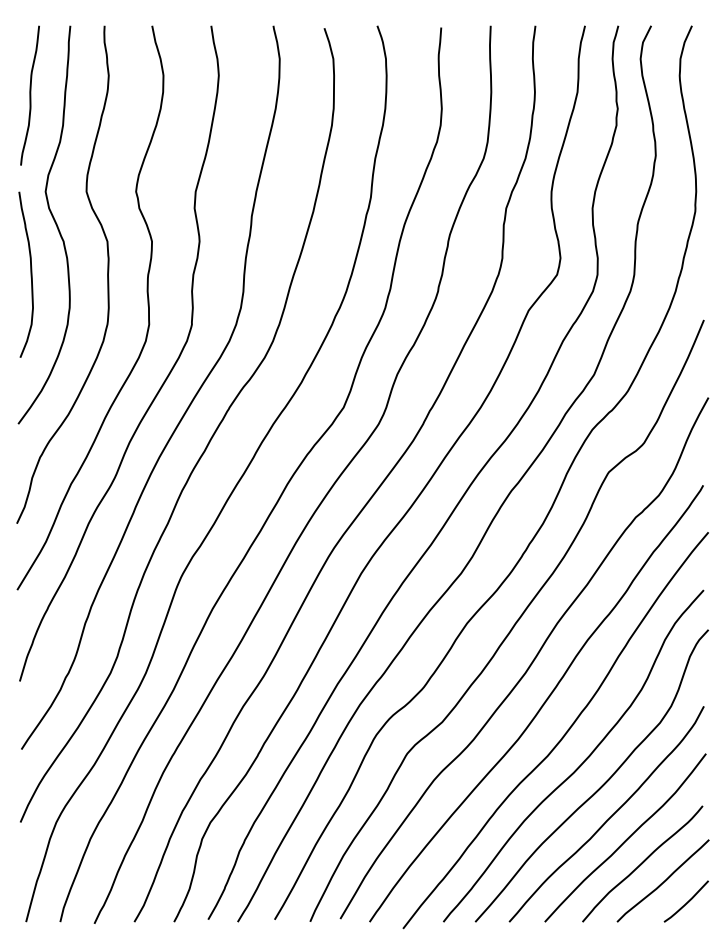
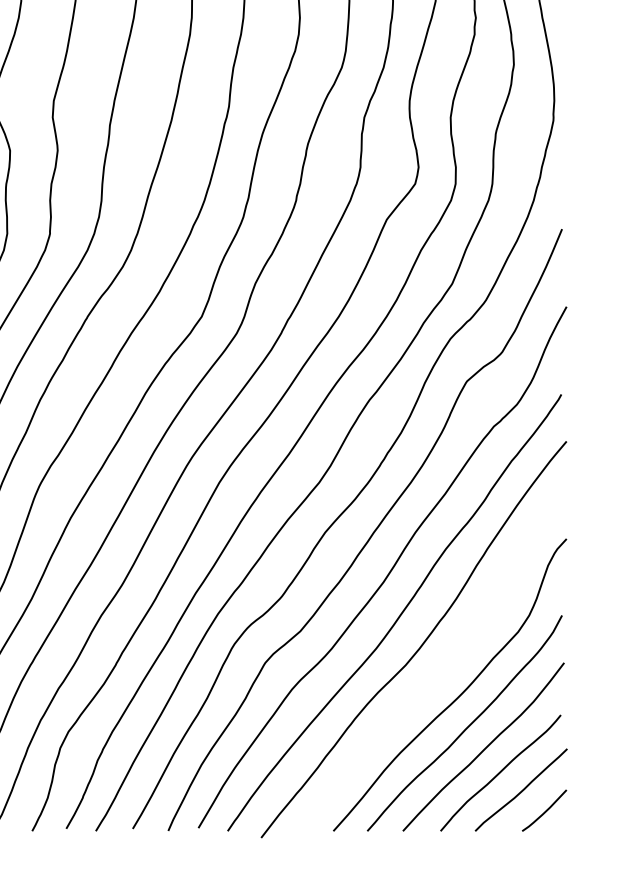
curve: (581, 763) -> (439, 672), removed

